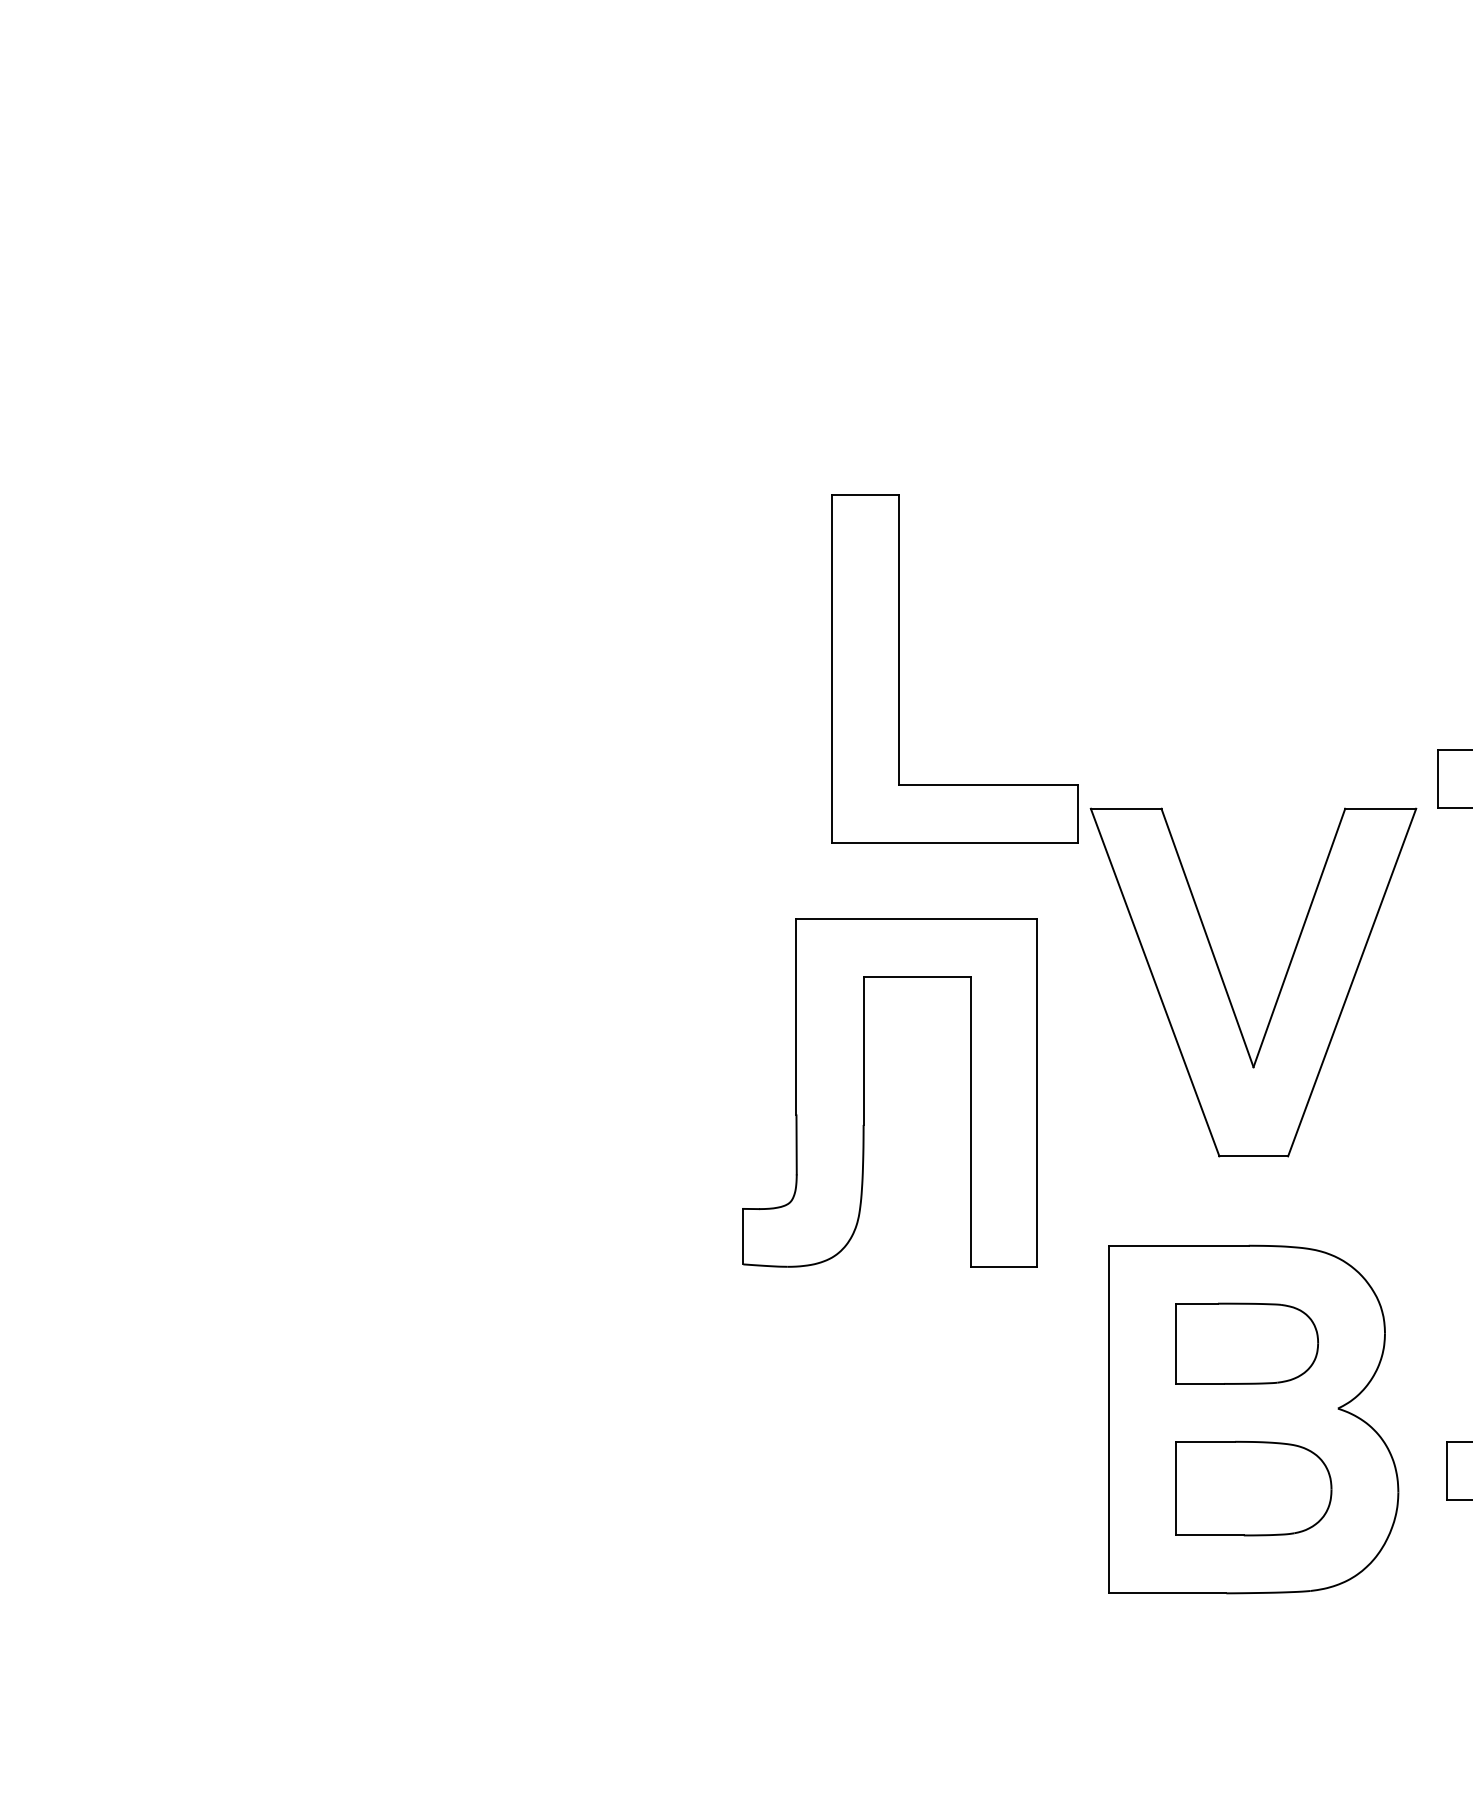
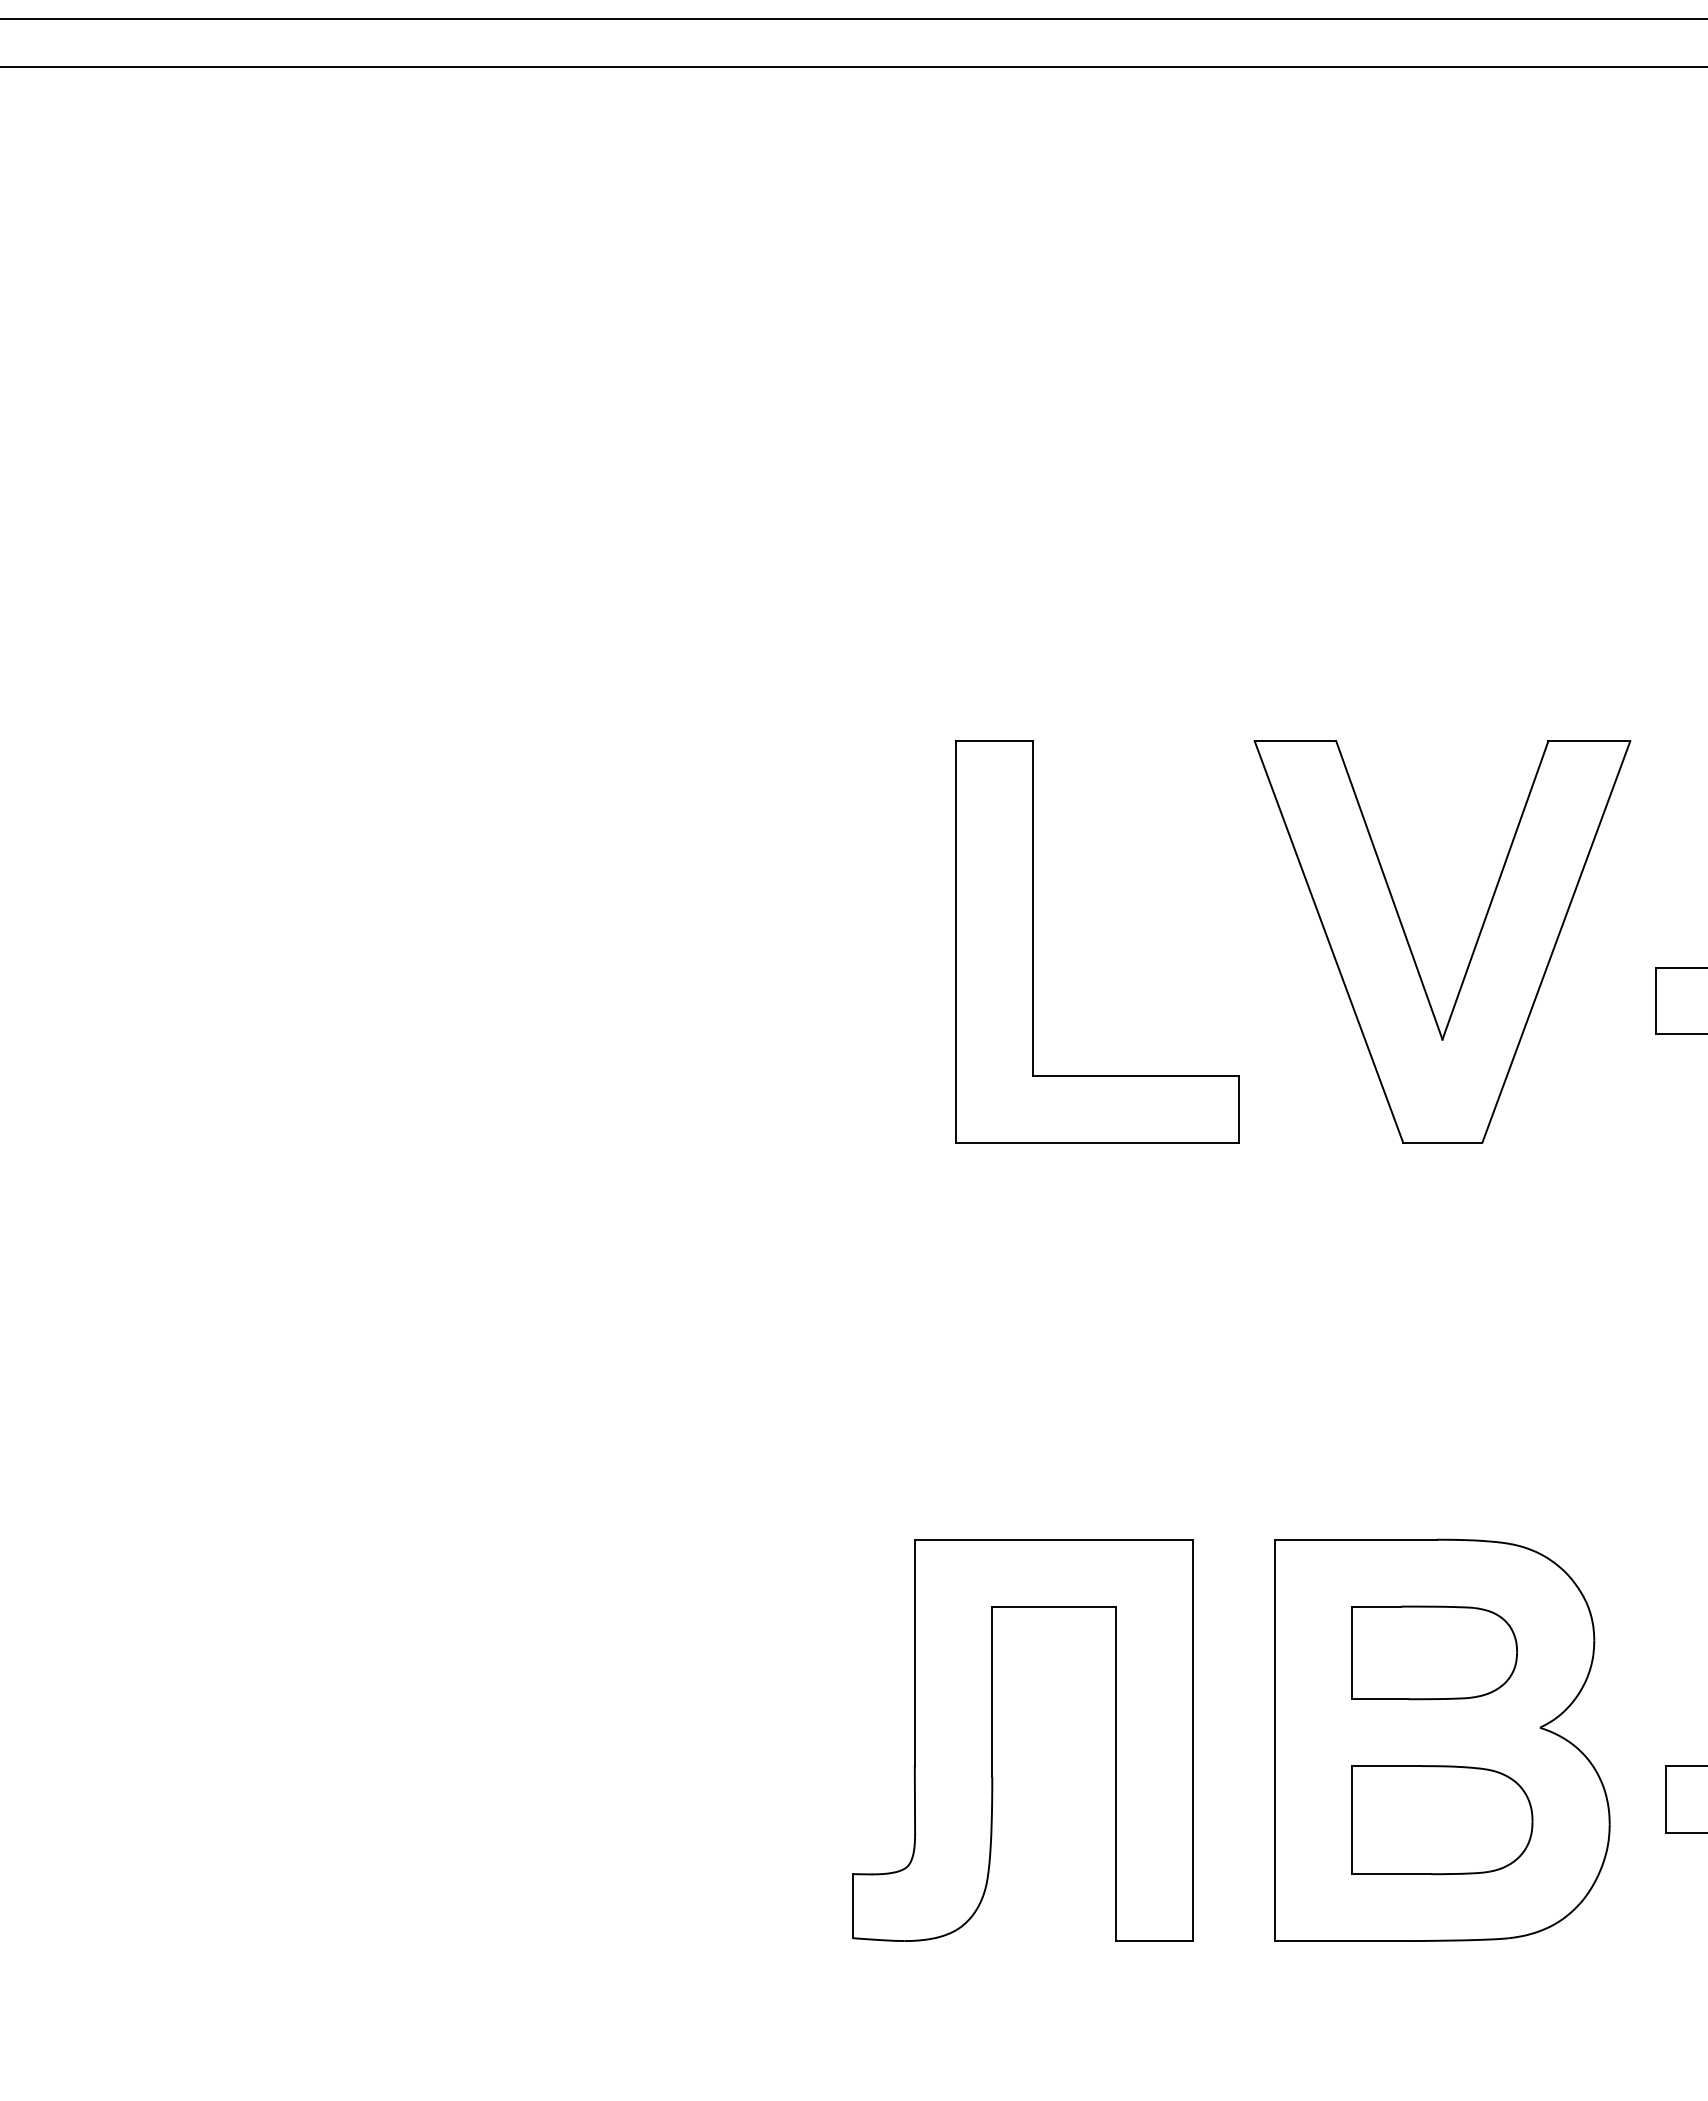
part: (899, 668) -> (1033, 941), moved
part: (1227, 990) -> (1412, 951), moved
part: (863, 1093) -> (992, 1740), moved

